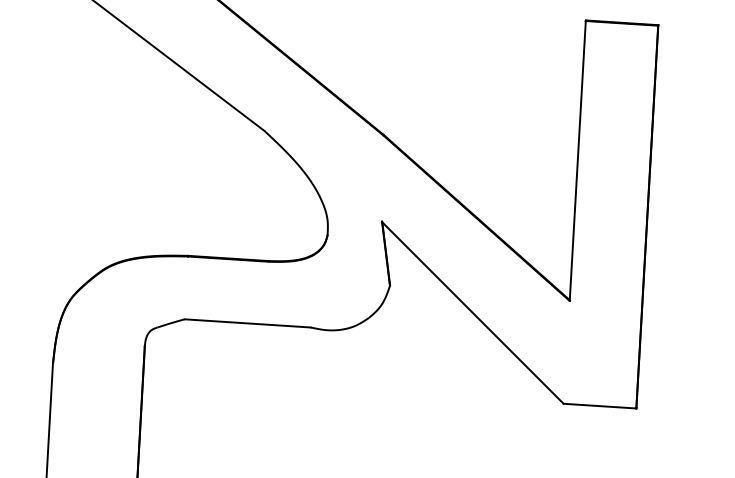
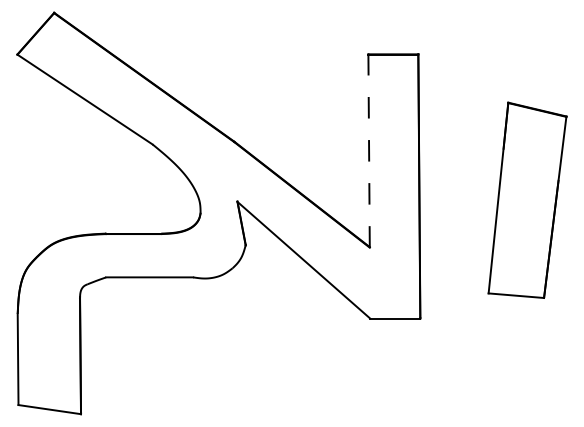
line: (578, 160) -> (369, 150), solid -> dashed

